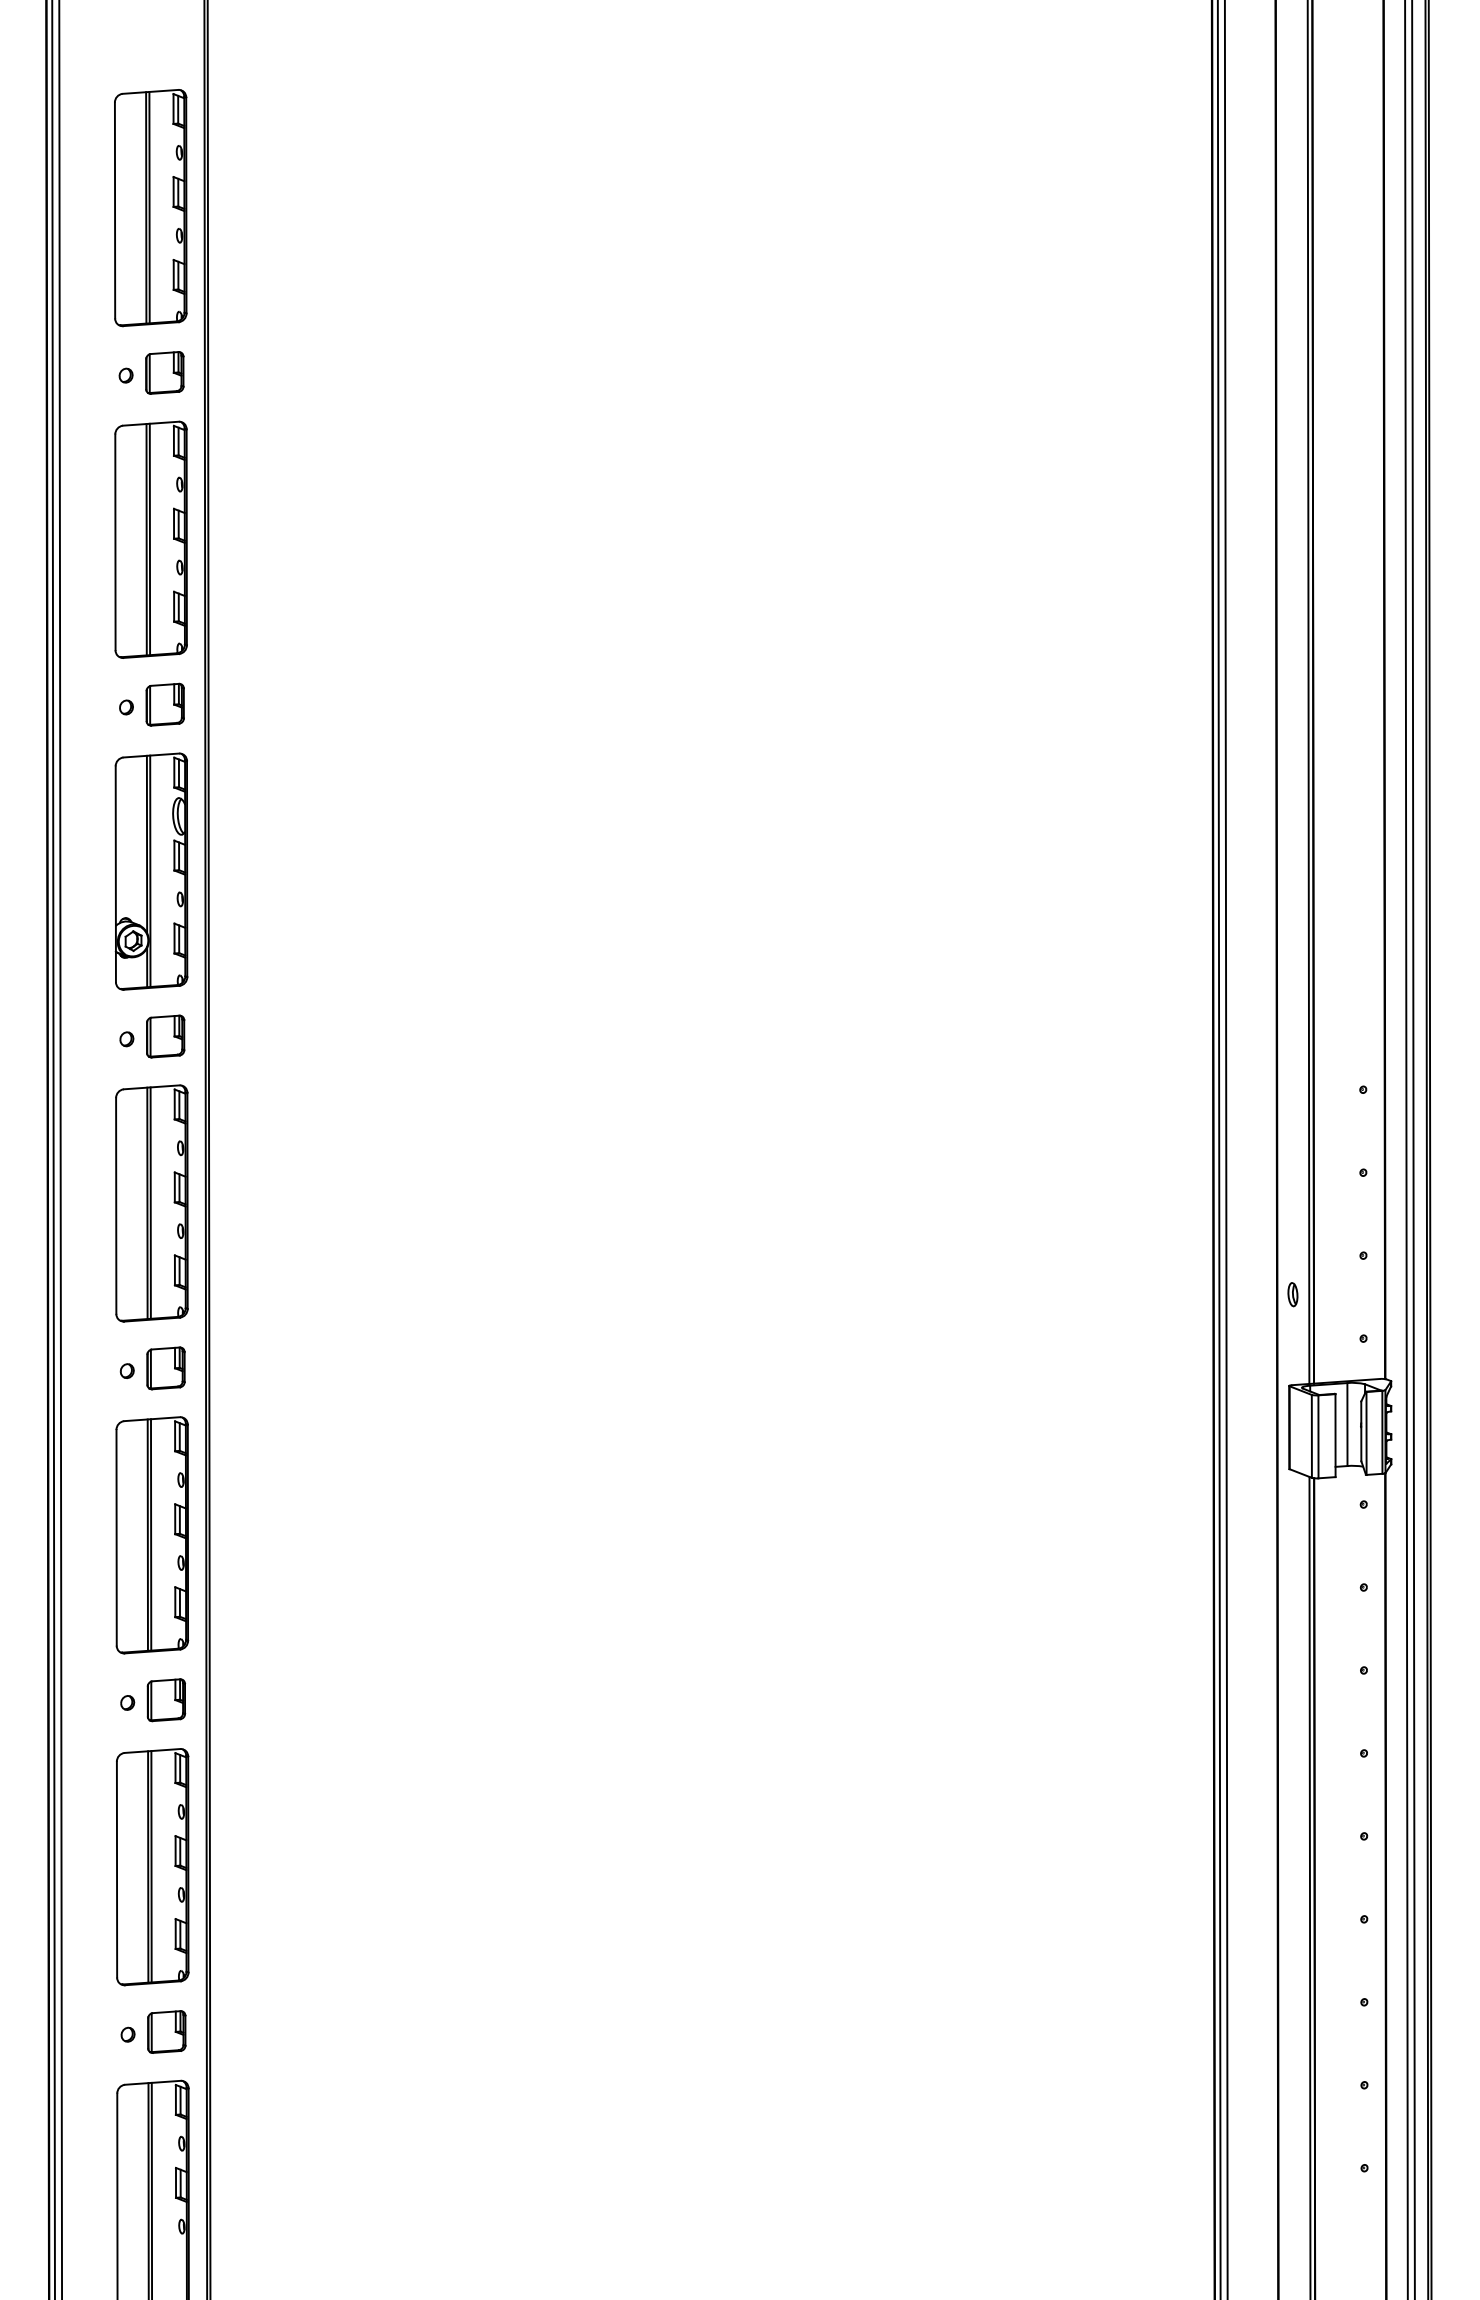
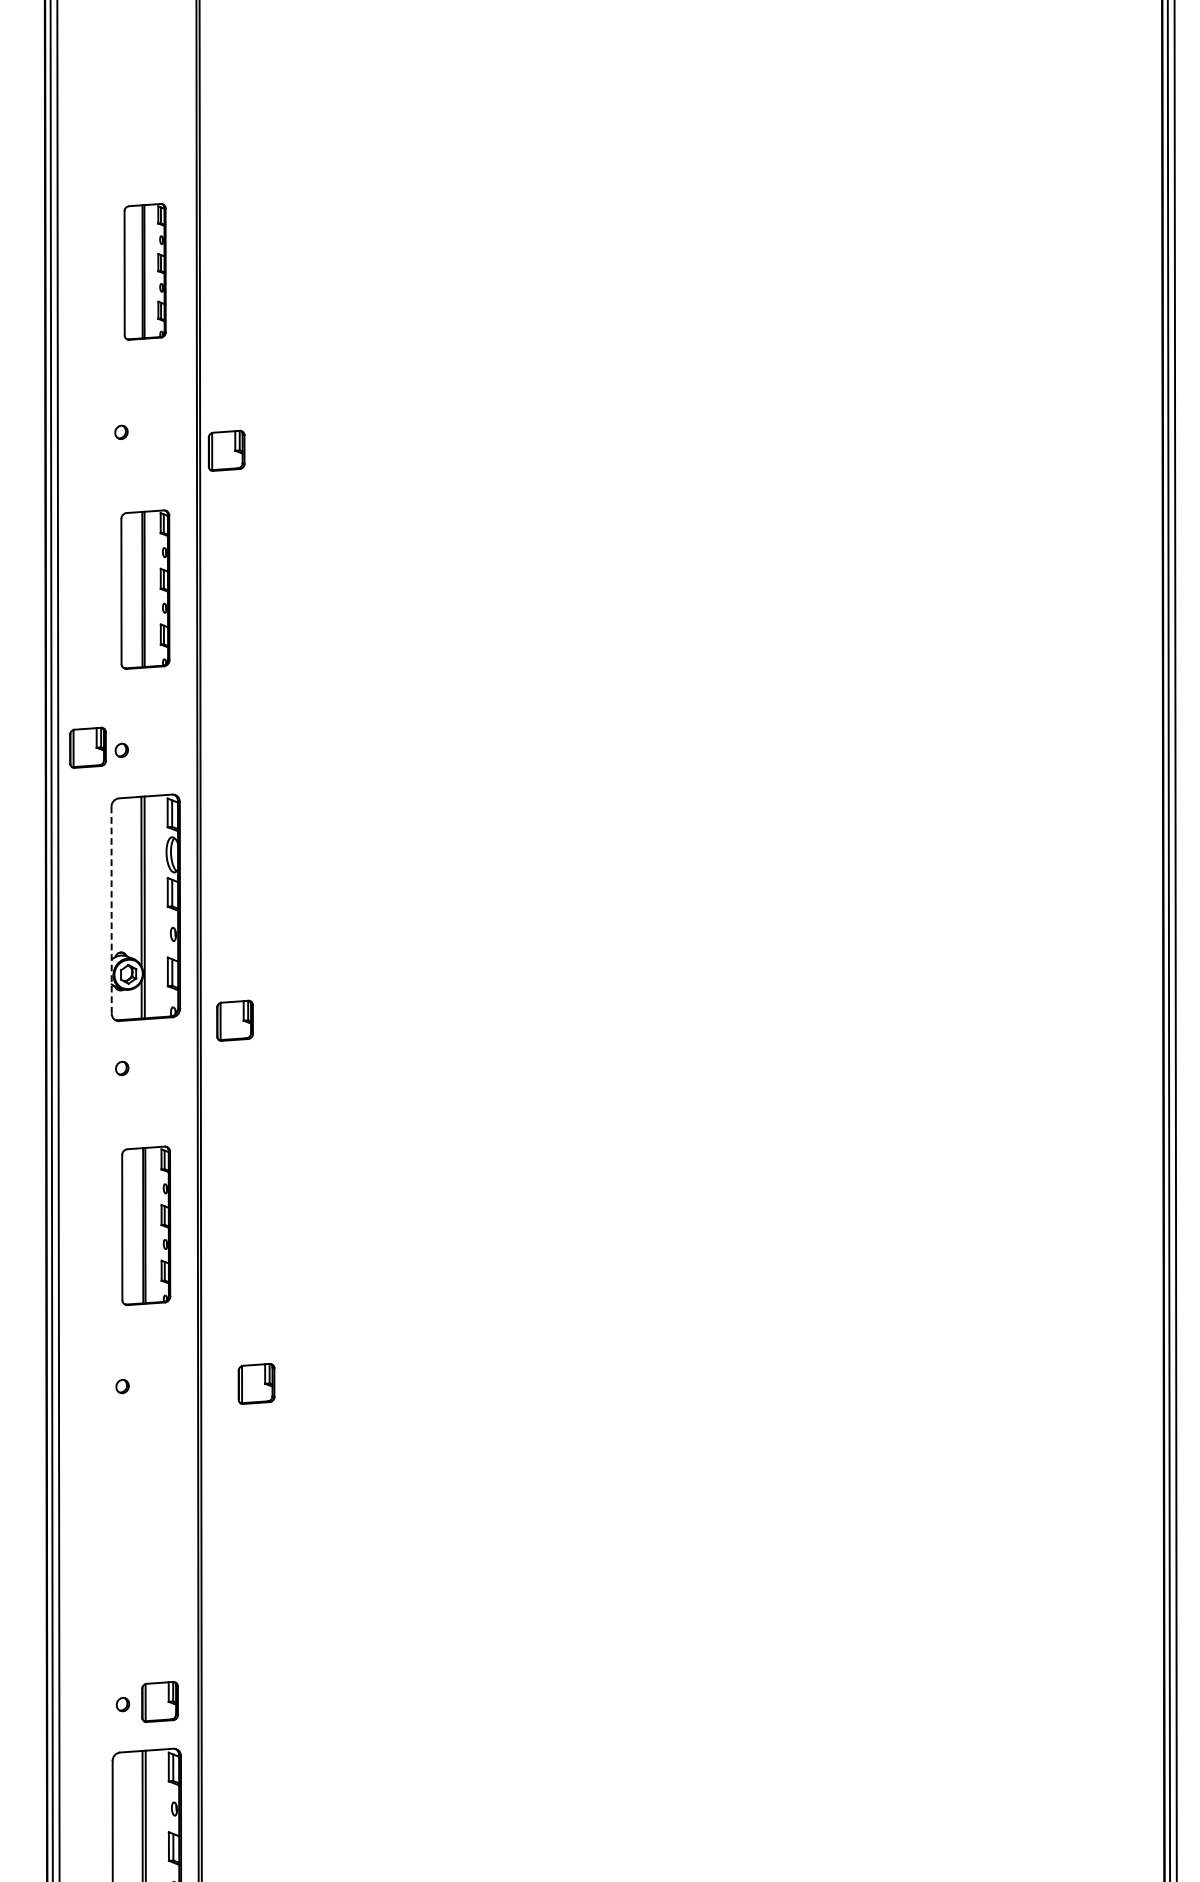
part: (150, 208) -> (144, 272), size x0.6
part: (164, 372) -> (226, 450), moved
part: (150, 539) -> (144, 589), size x0.7
part: (164, 704) -> (87, 747), moved
line: (115, 874) -> (111, 910), solid -> dashed
part: (165, 1036) -> (234, 1020), moved
part: (151, 1203) -> (145, 1225), size x0.7
part: (165, 1368) -> (256, 1384), moved
part: (152, 1535) -> (146, 1544), removed

